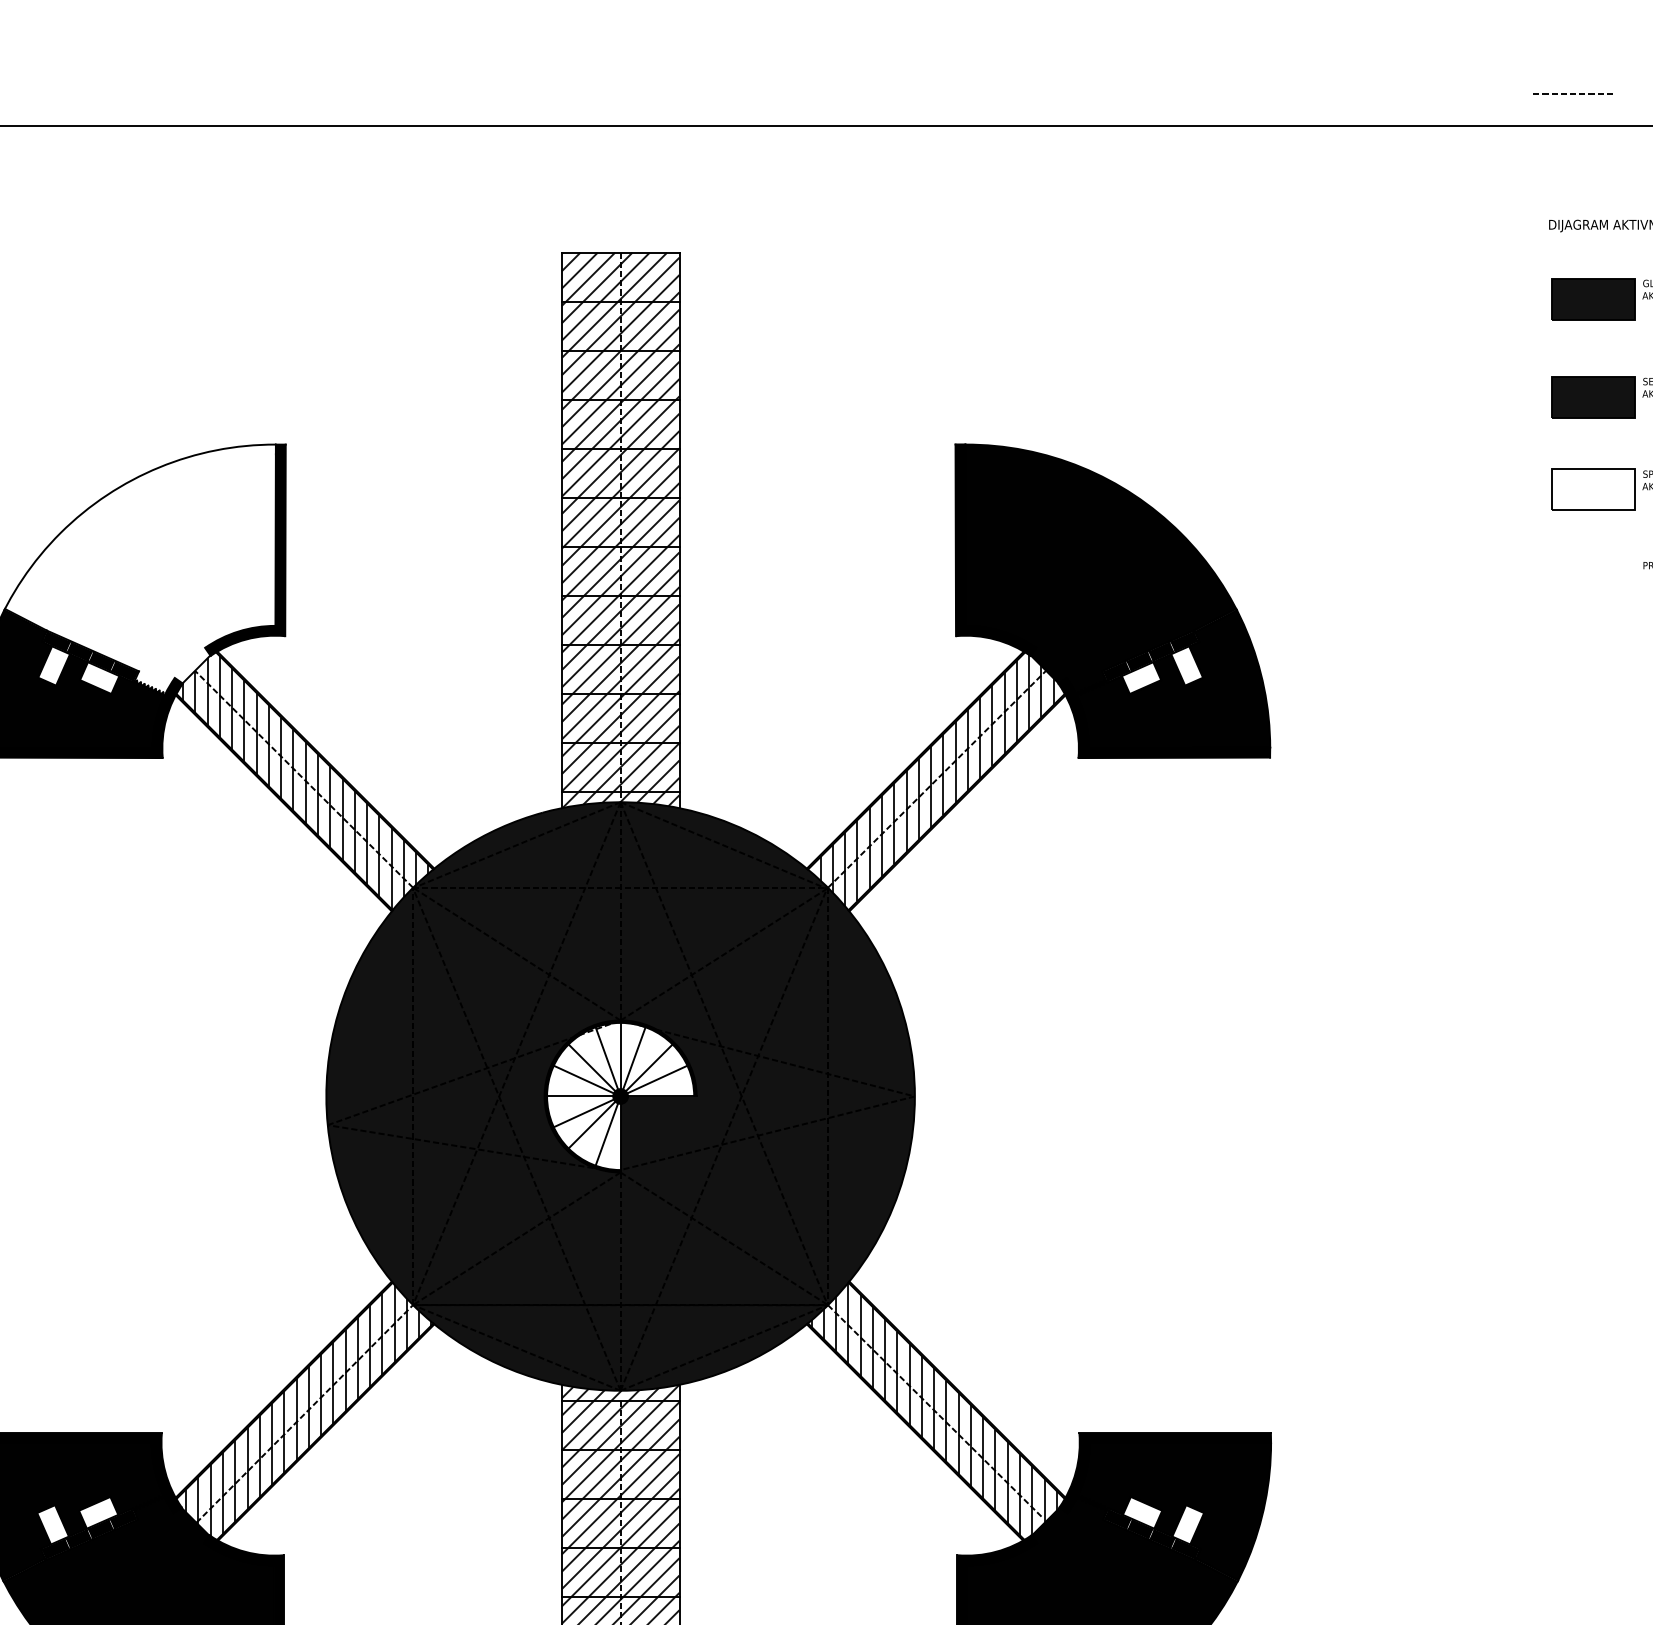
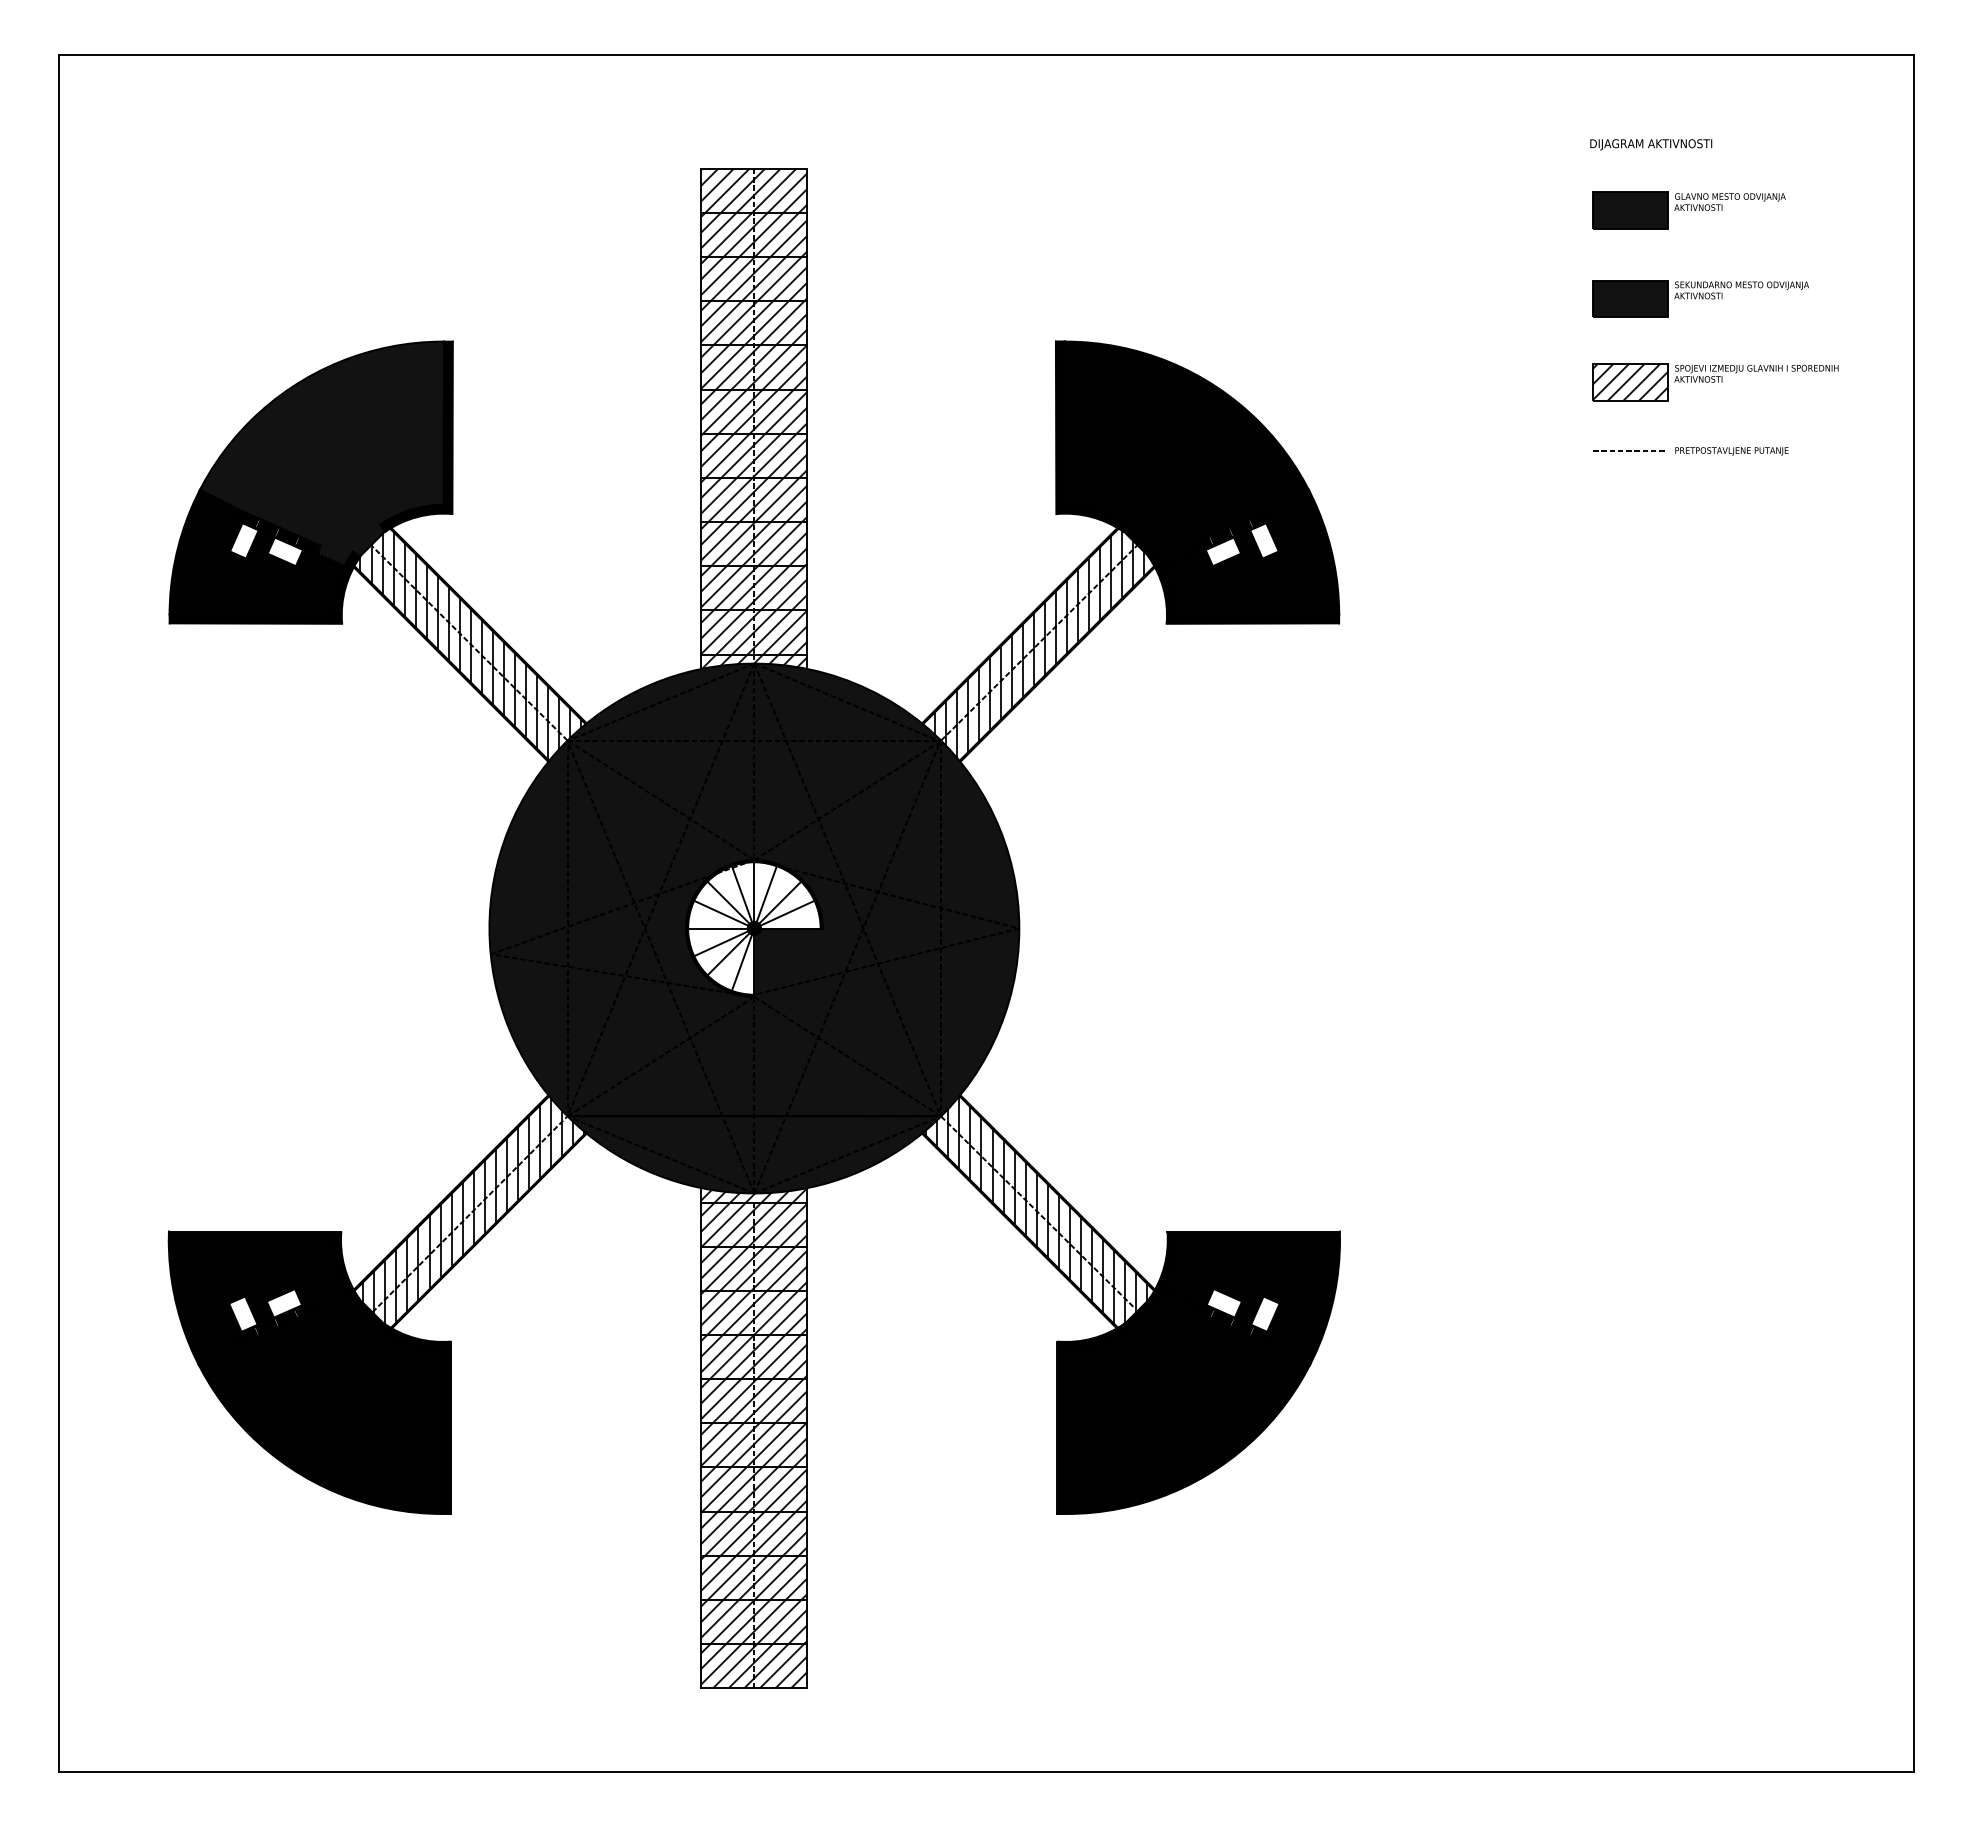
line: (1572, 93) -> (1628, 450), moved
hatch: (1592, 488) -> (1629, 381), added
fill: (140, 569) -> (322, 454), added

